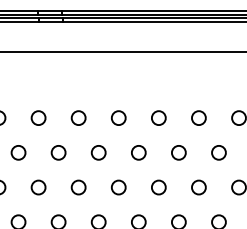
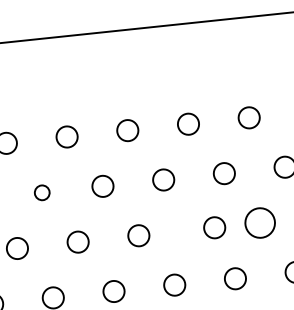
circle: (18, 152) -> (42, 192), size x0.7
circle: (118, 187) -> (214, 227), moved
circle: (158, 187) -> (259, 222), size x1.4

